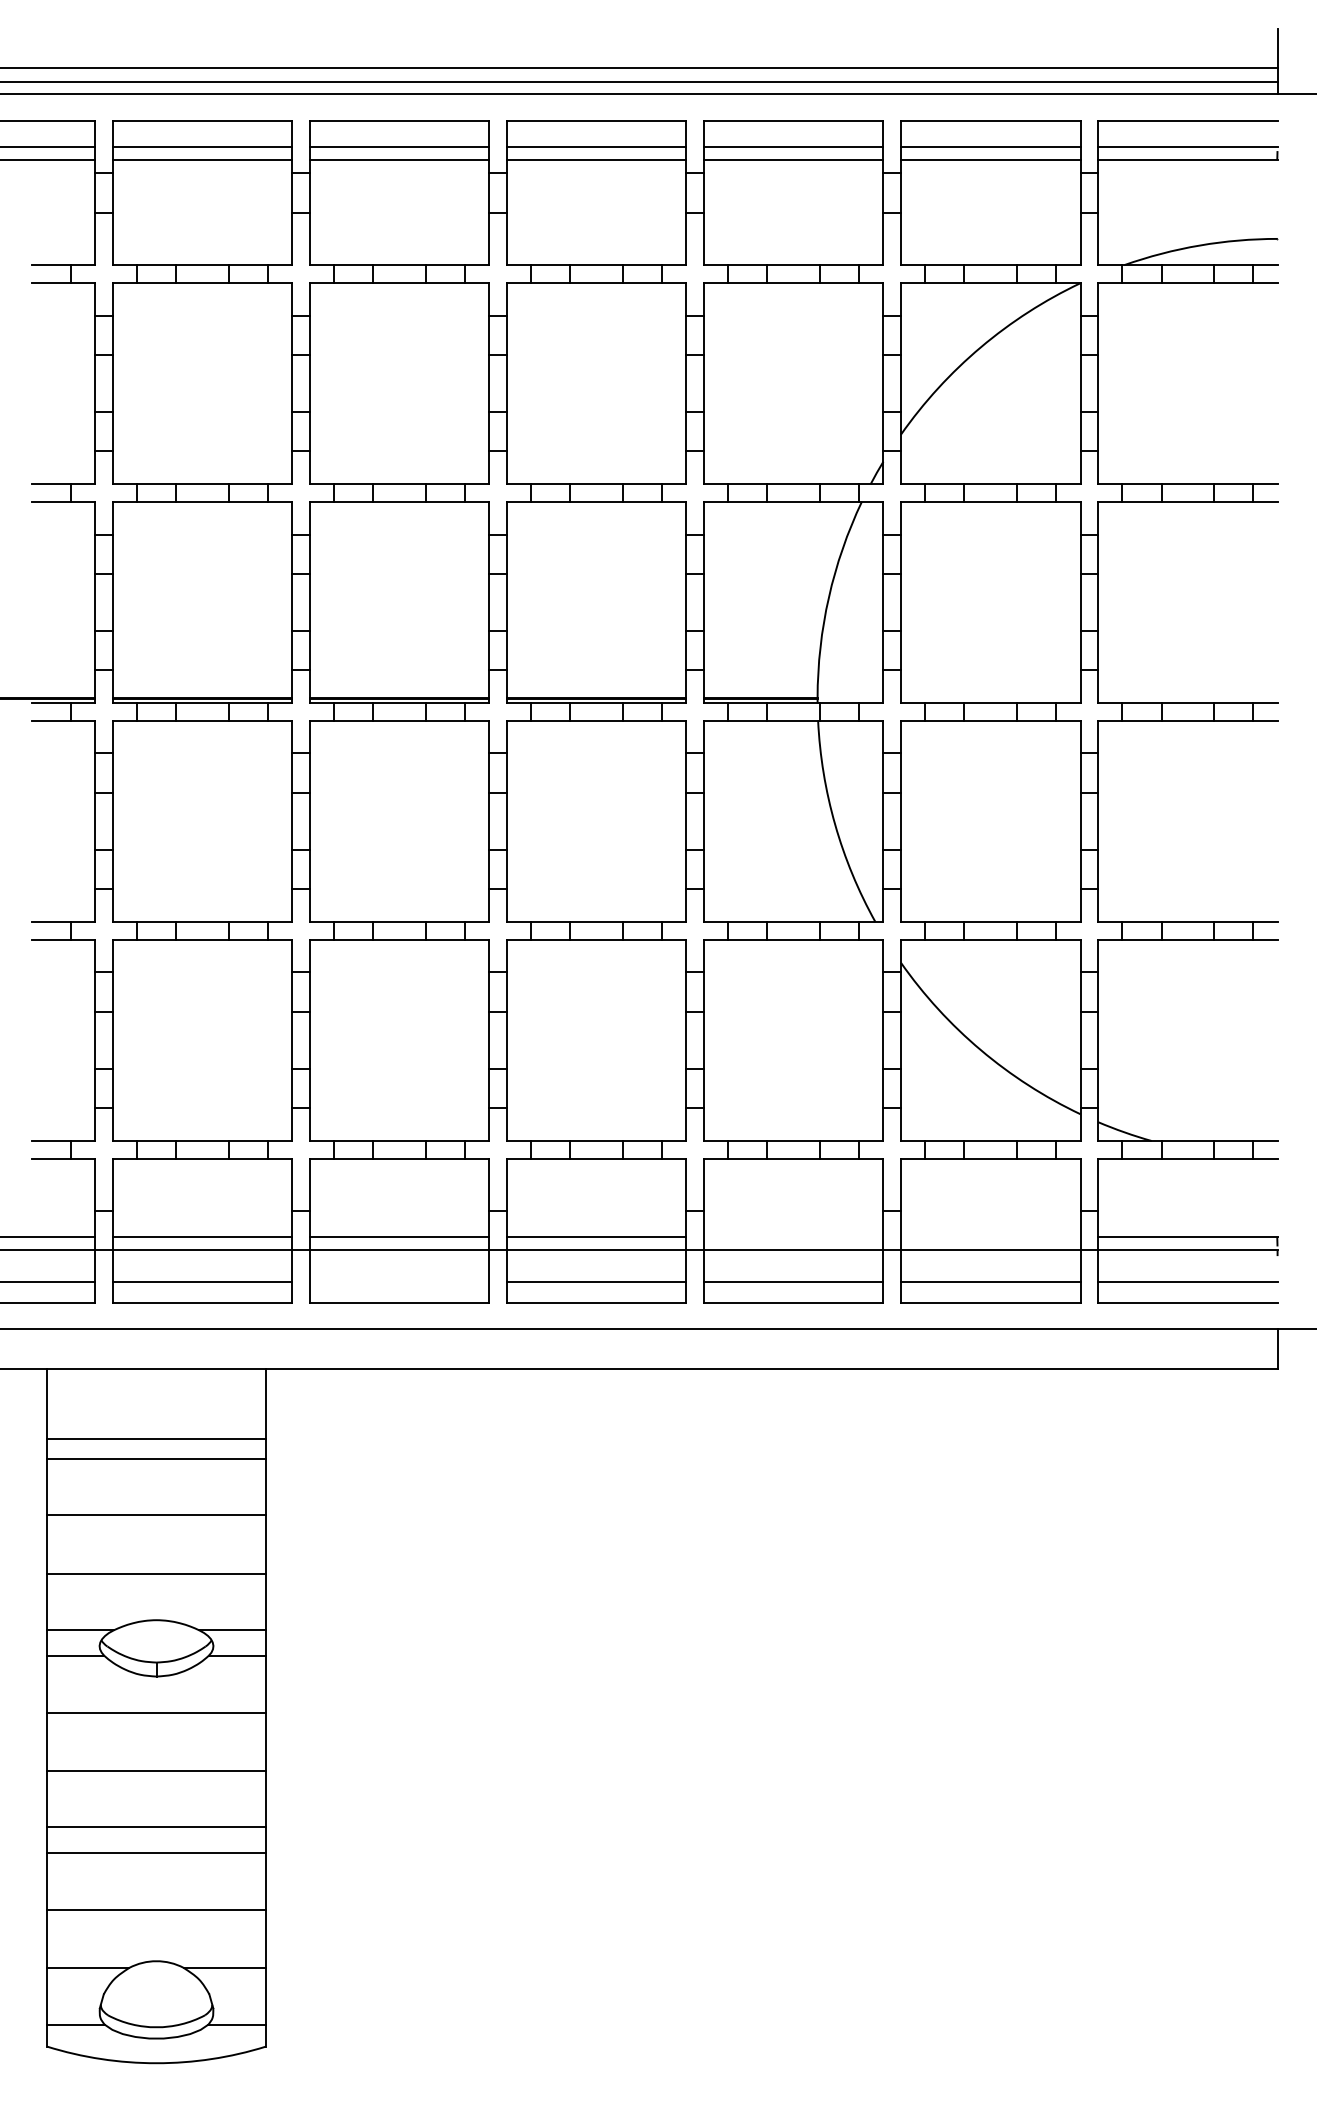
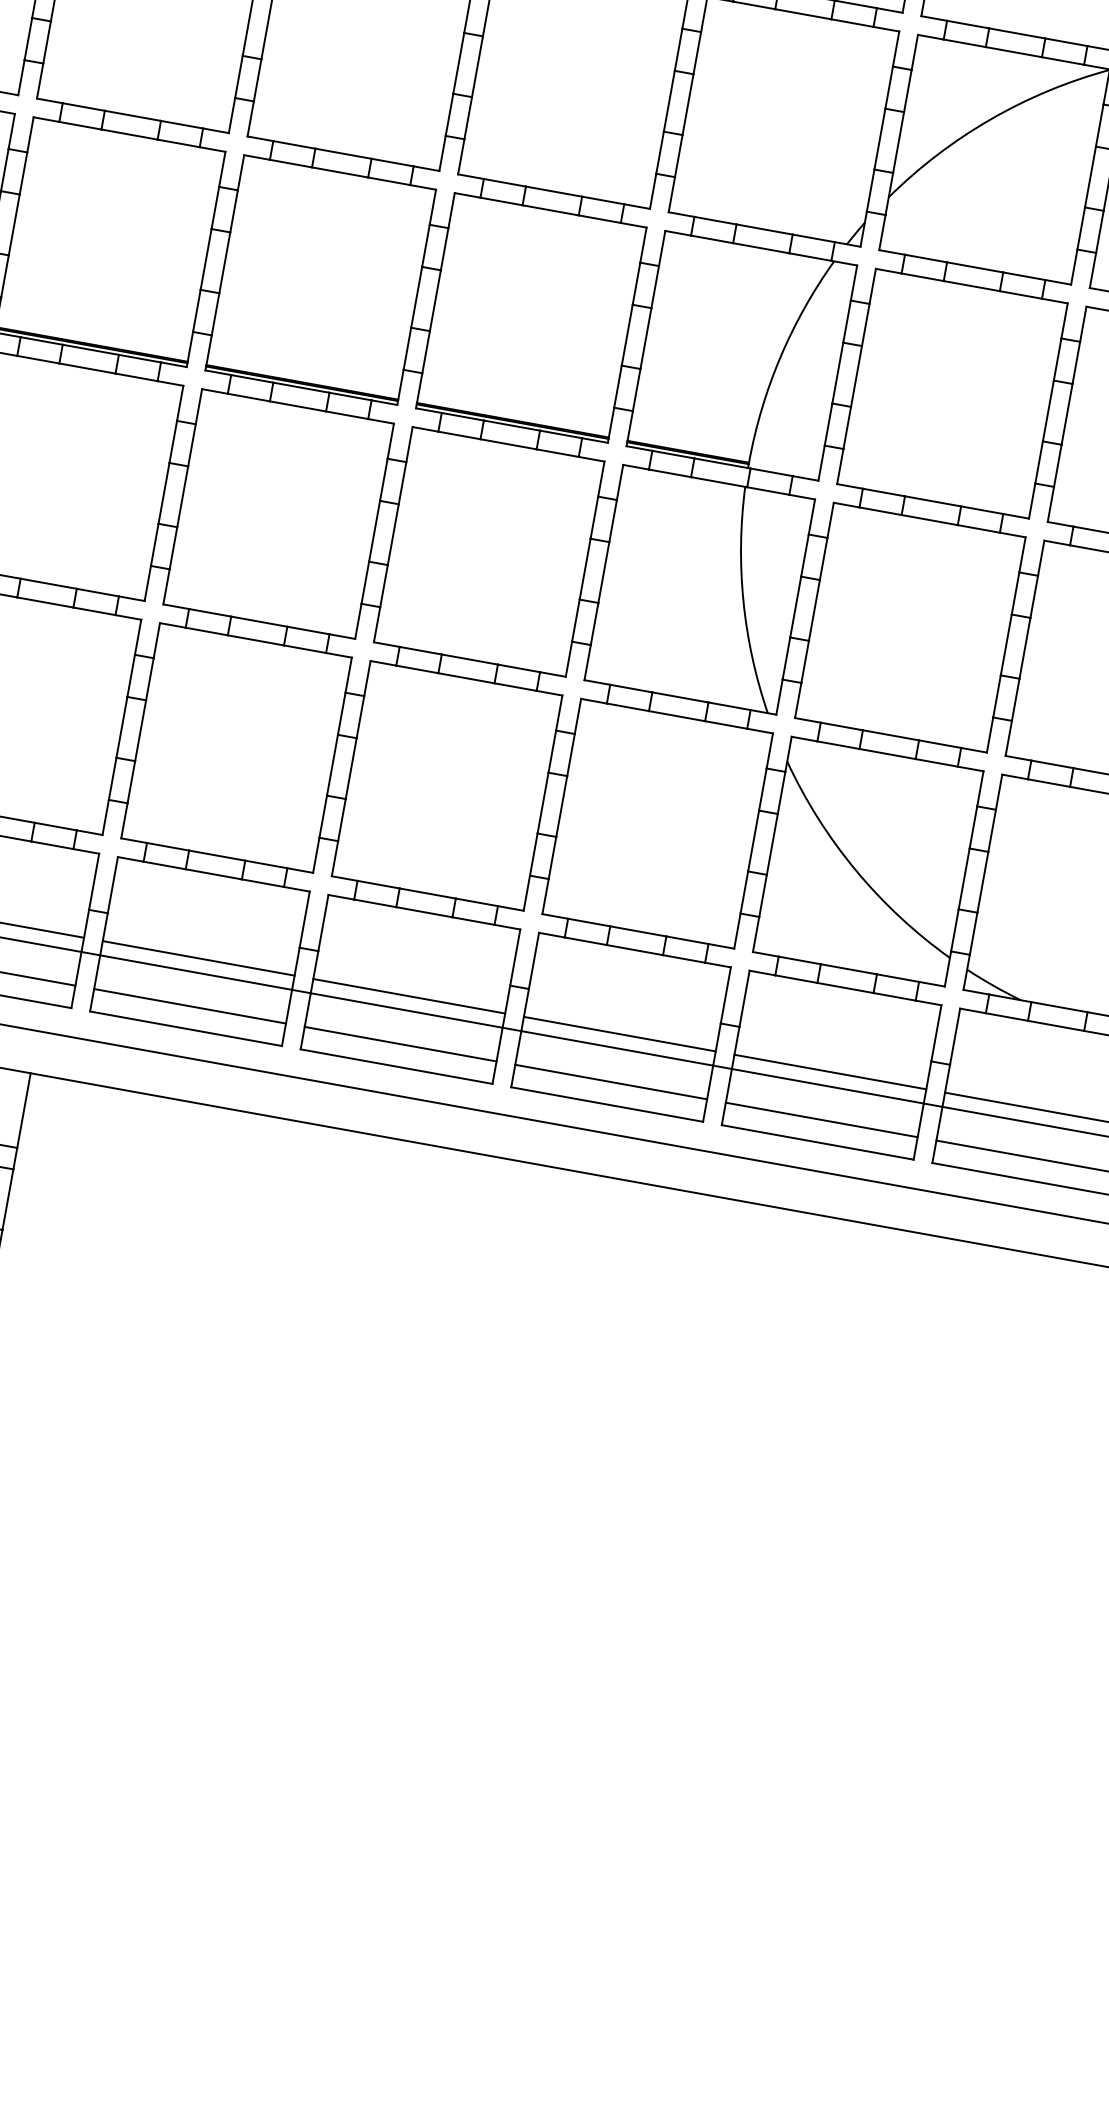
line: (793, 1237) -> (619, 1034), added
line: (990, 1237) -> (830, 1072), added
line: (399, 1282) -> (189, 1006), added

